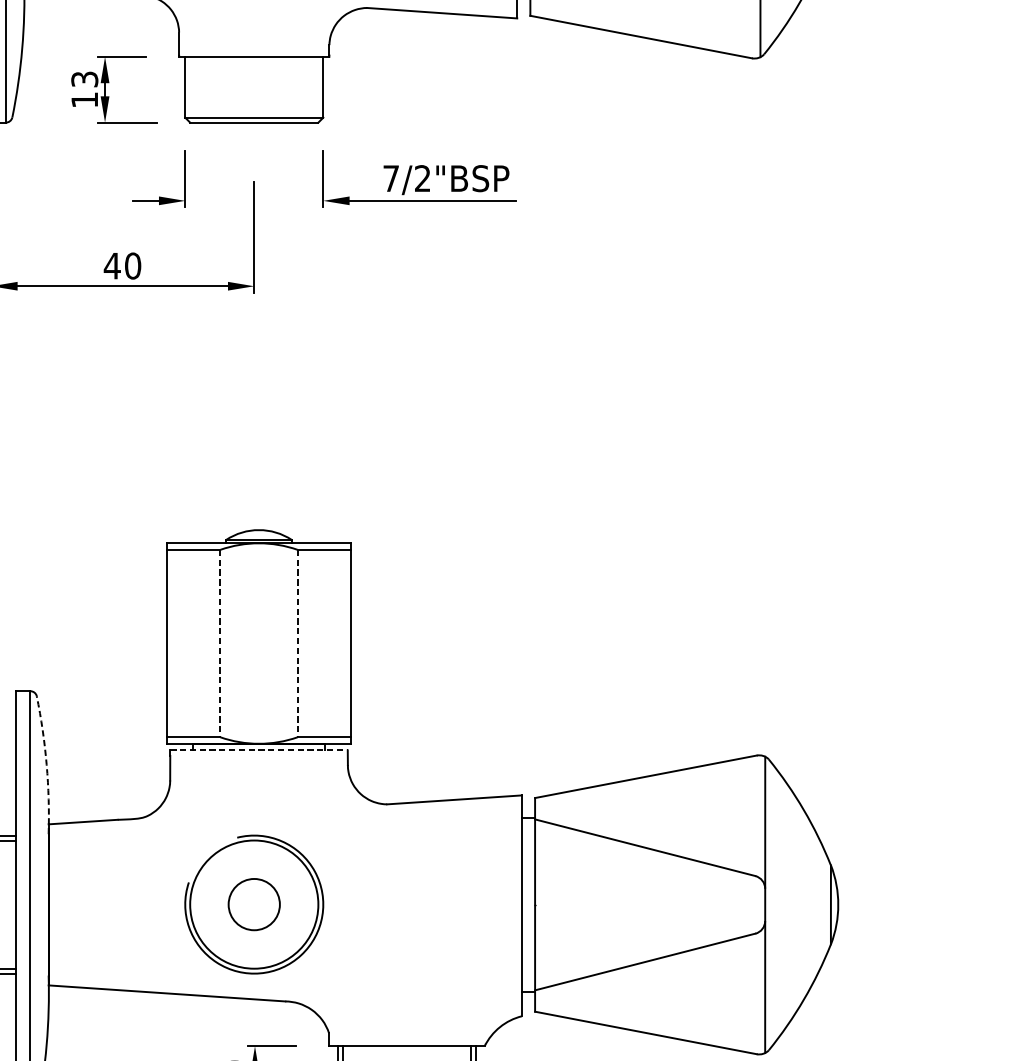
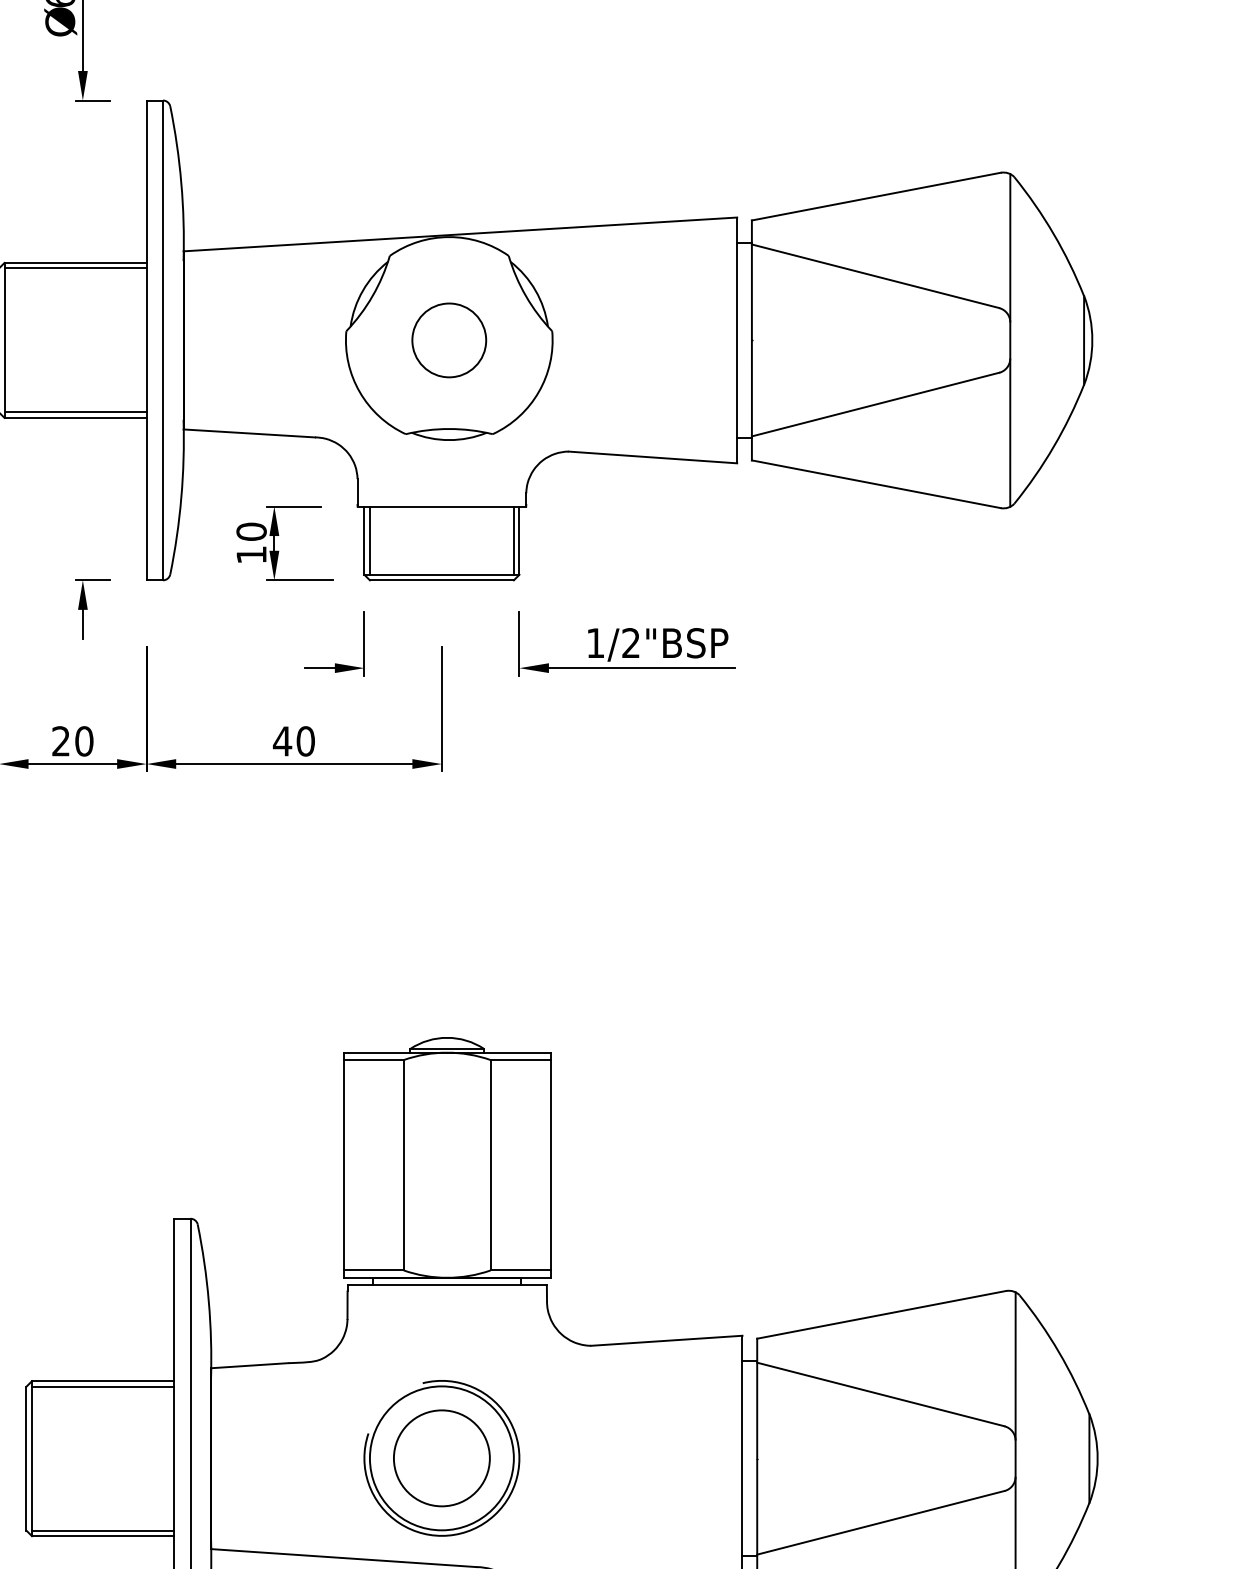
text: (84, 79) -> (251, 531), 13 -> 10
line: (189, 87) -> (369, 540), added
line: (318, 87) -> (513, 540), added
text: (391, 178) -> (595, 642), 7/2"BSP -> 1/2"BSP
line: (220, 643) -> (403, 1165), dashed -> solid
line: (297, 643) -> (490, 1165), dashed -> solid
line: (259, 750) -> (447, 1285), dashed -> solid
arc: (46, 764) -> (208, 1301), dashed -> solid
circle: (253, 904) -> (441, 1458), size x1.67

